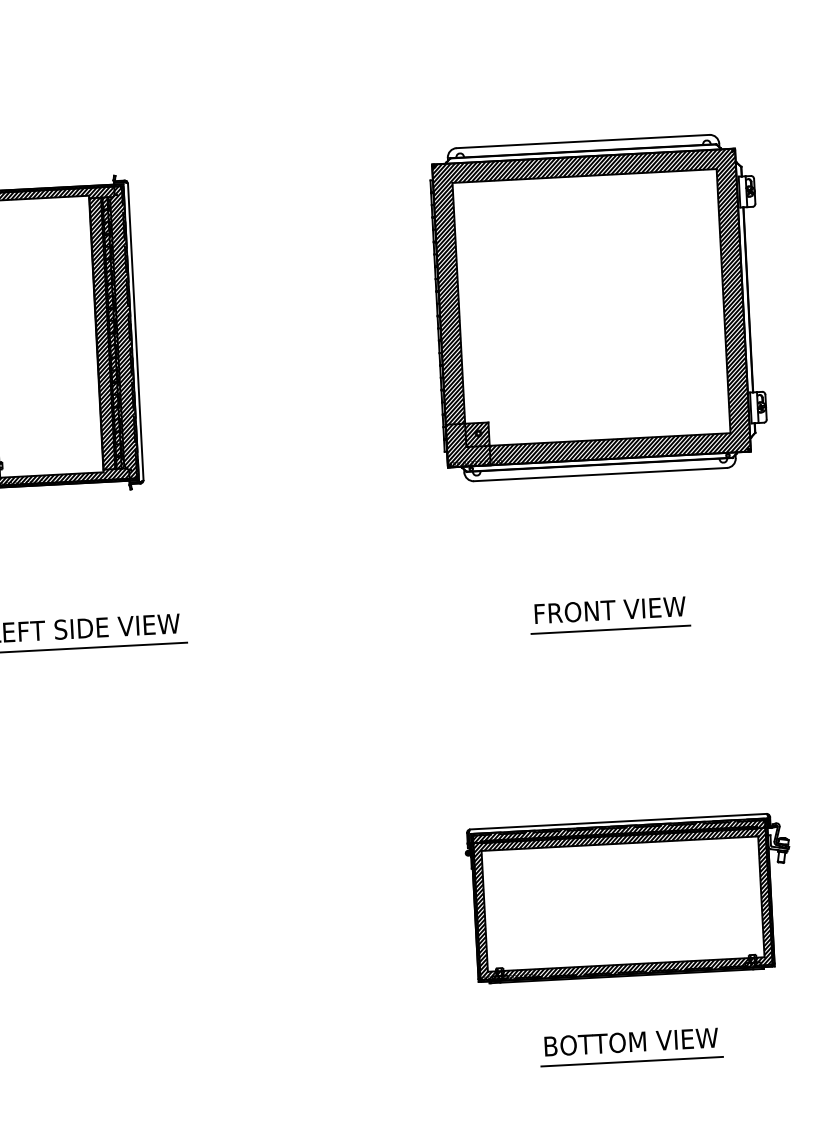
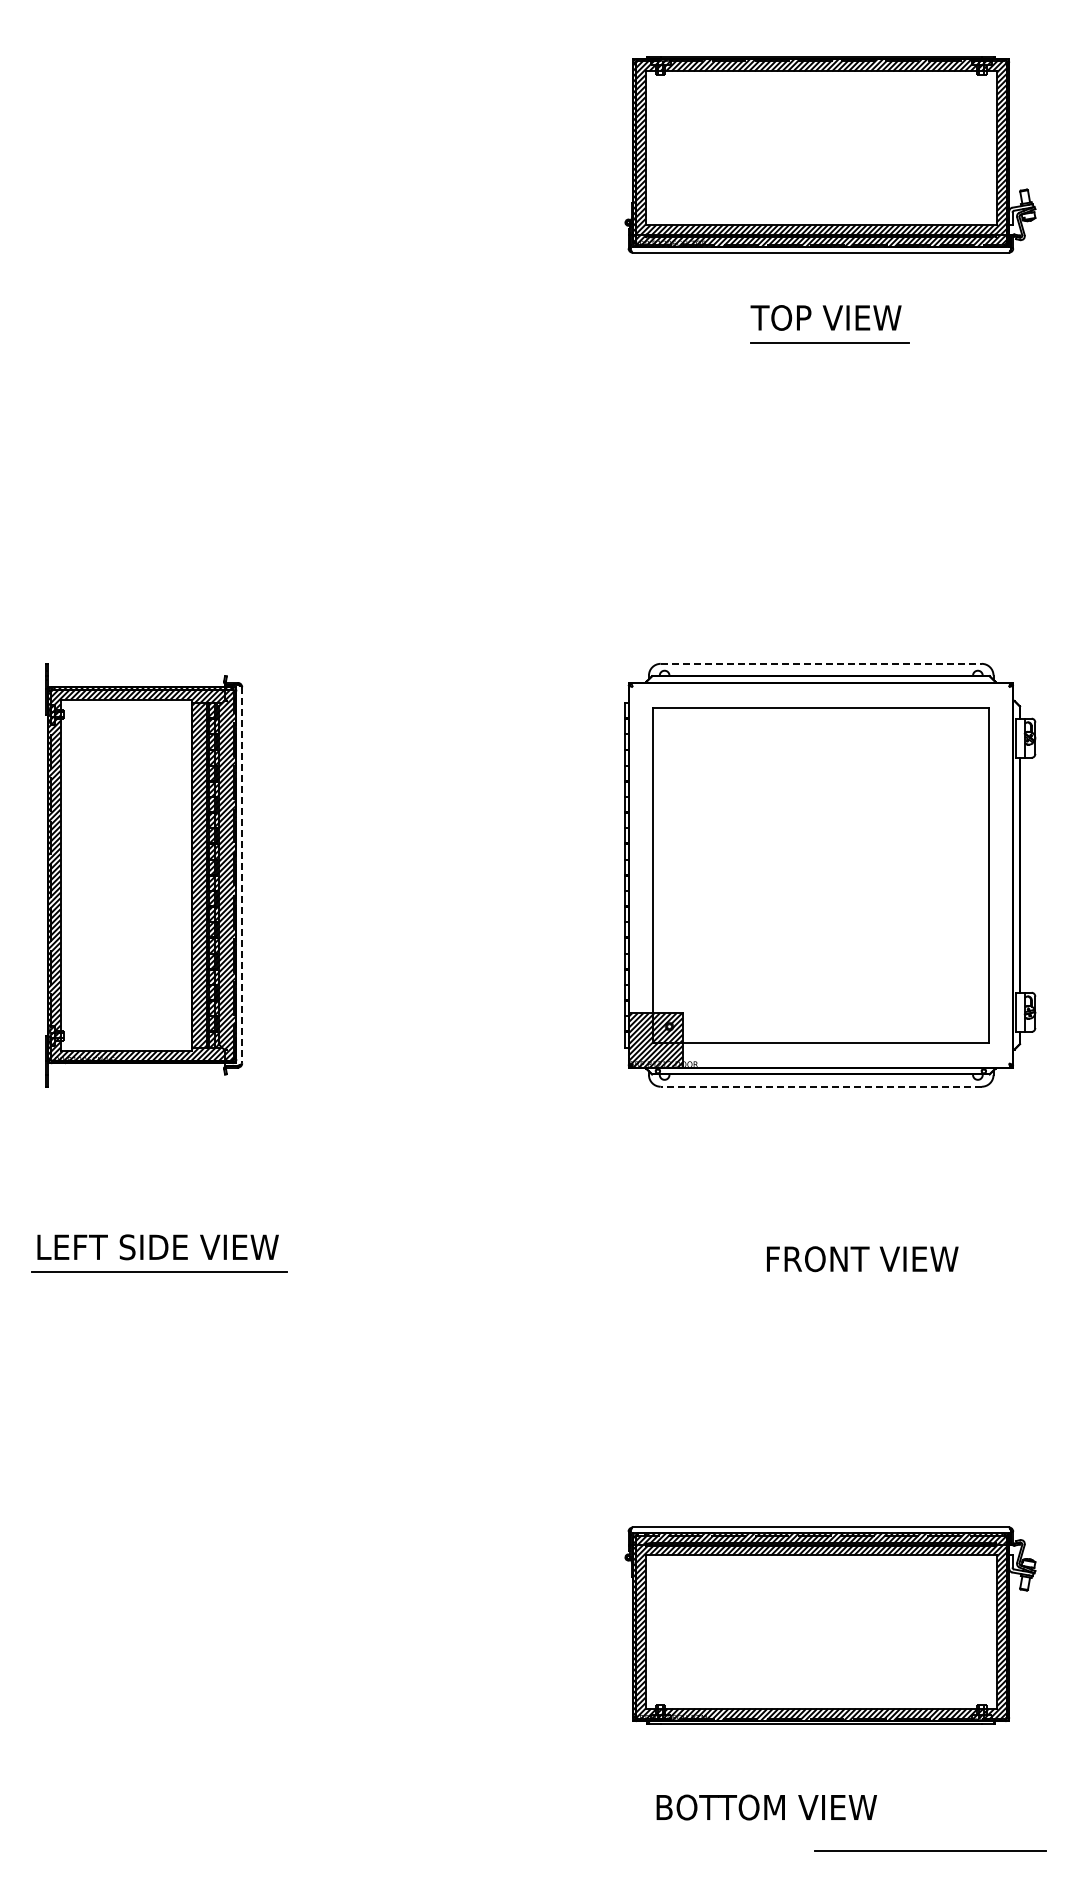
line: (583, 141) -> (821, 663), solid -> dashed
hatch: (591, 307) -> (820, 874), removed
line: (136, 332) -> (242, 875), solid -> dashed
line: (600, 474) -> (821, 1086), solid -> dashed
text: (610, 610) -> (862, 1259), moved
line: (610, 629) -> (823, 1283), removed
text: (631, 1042) -> (766, 1807), moved
line: (632, 1061) -> (930, 1850), moved

